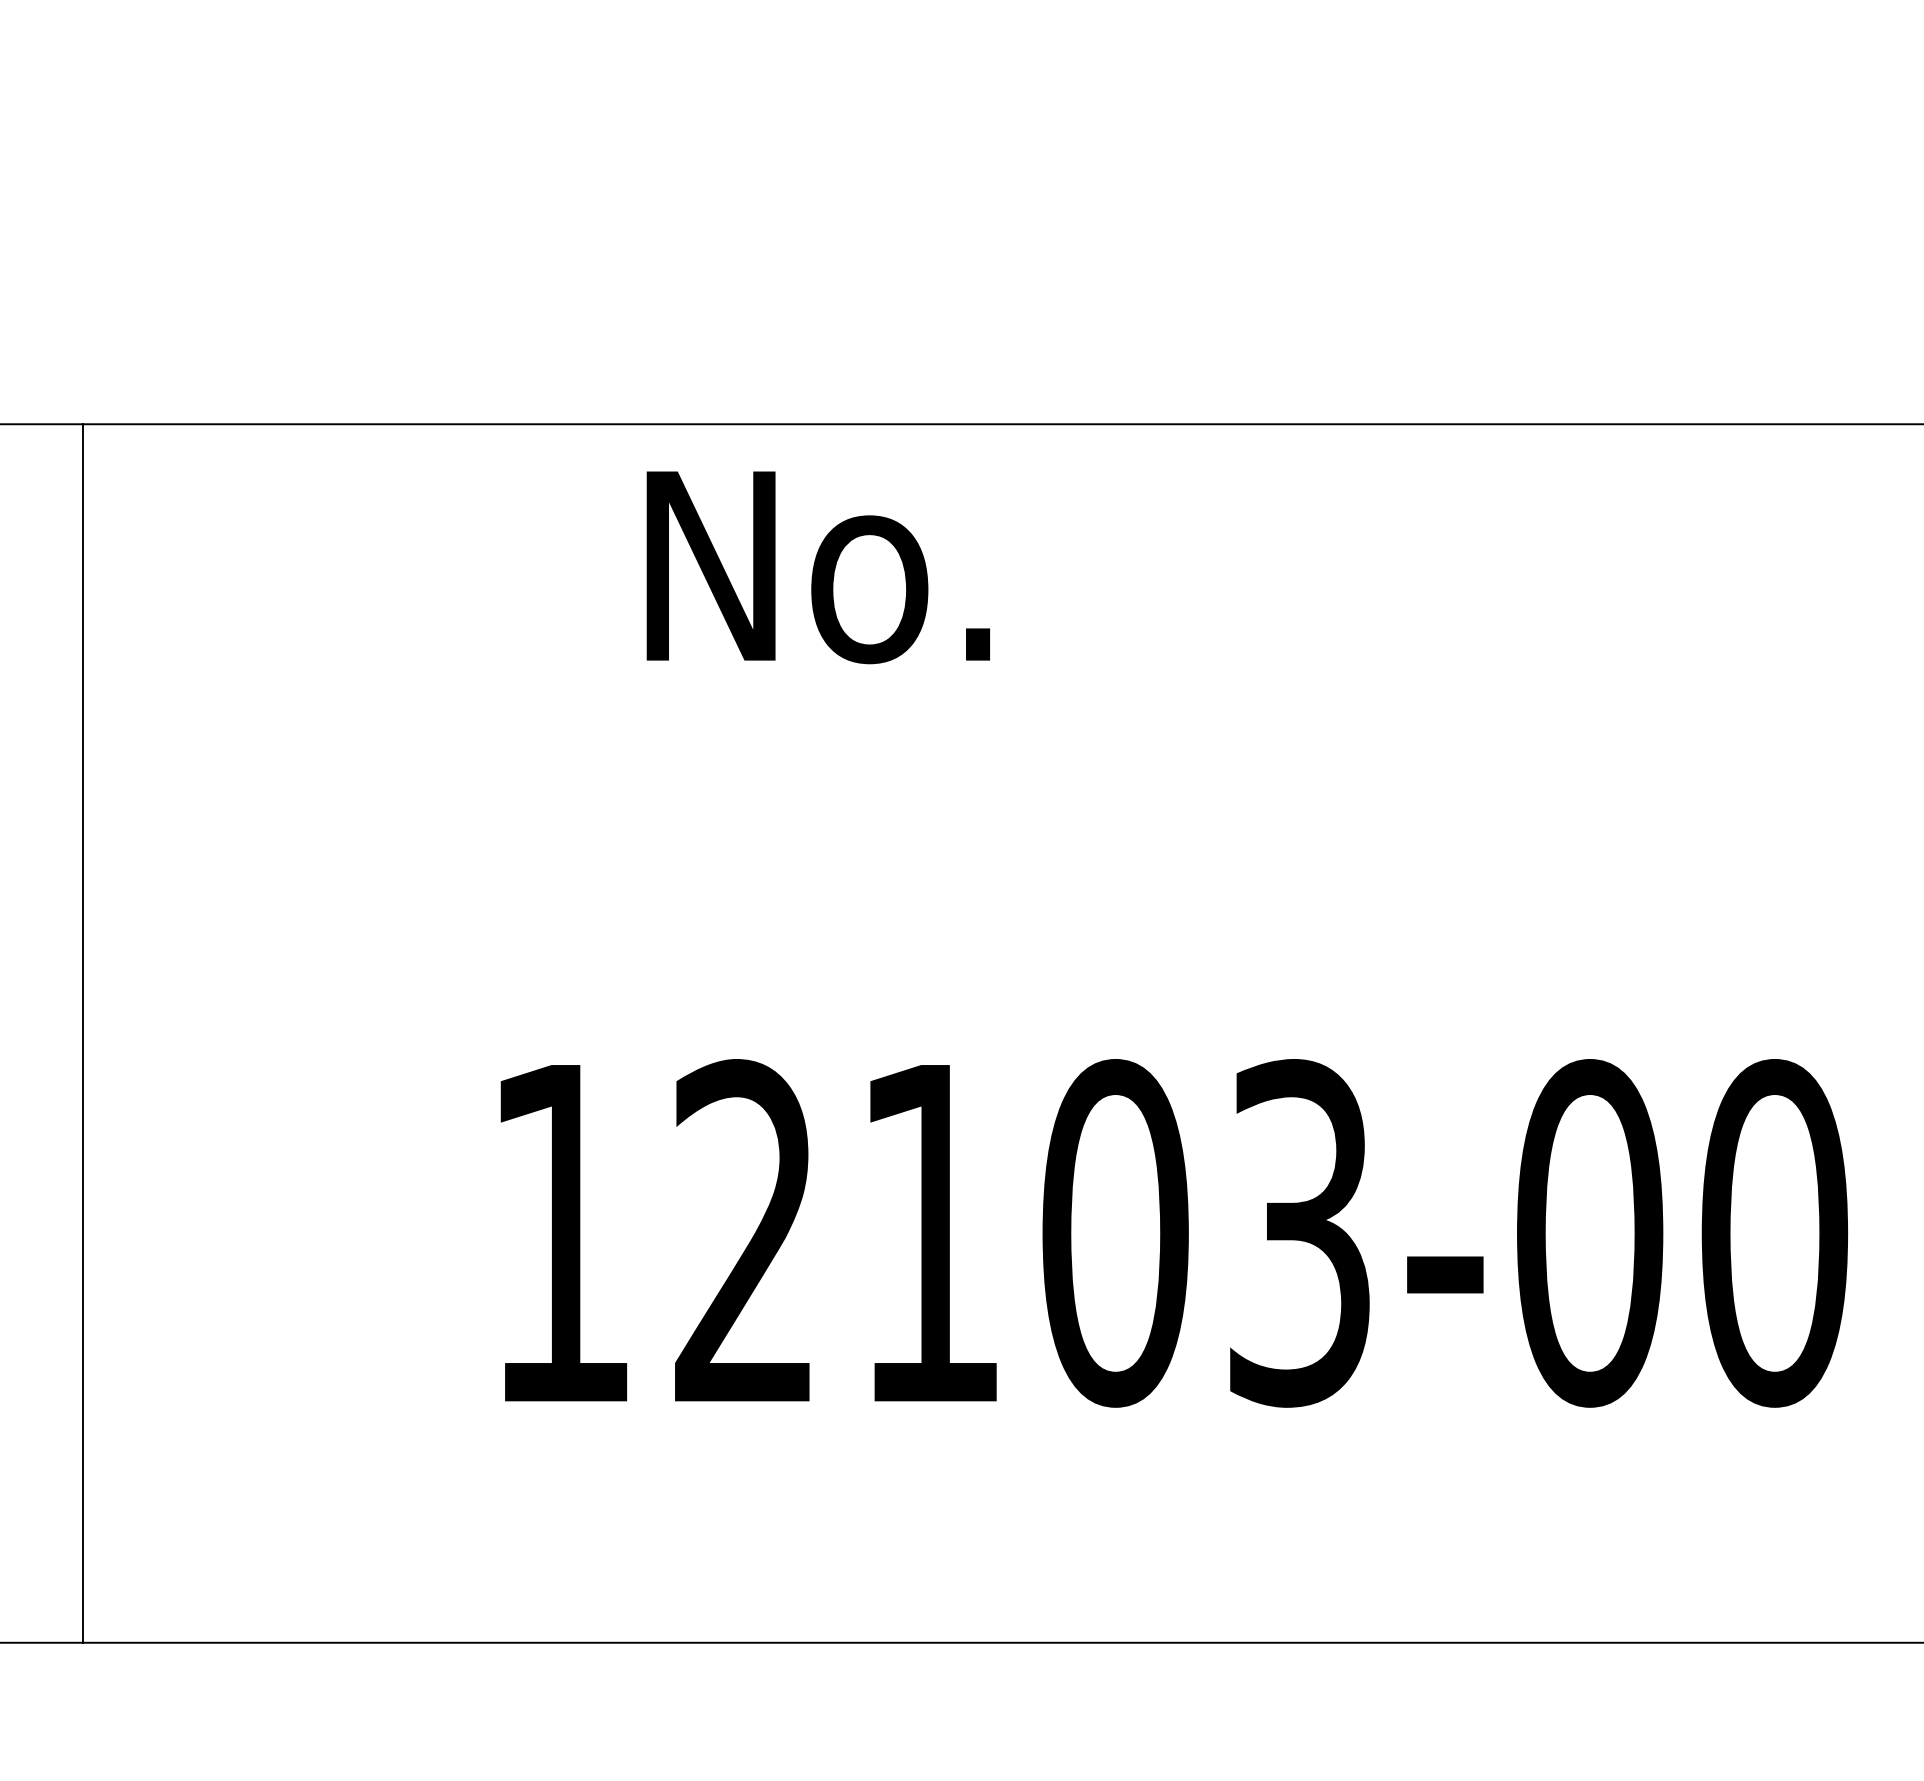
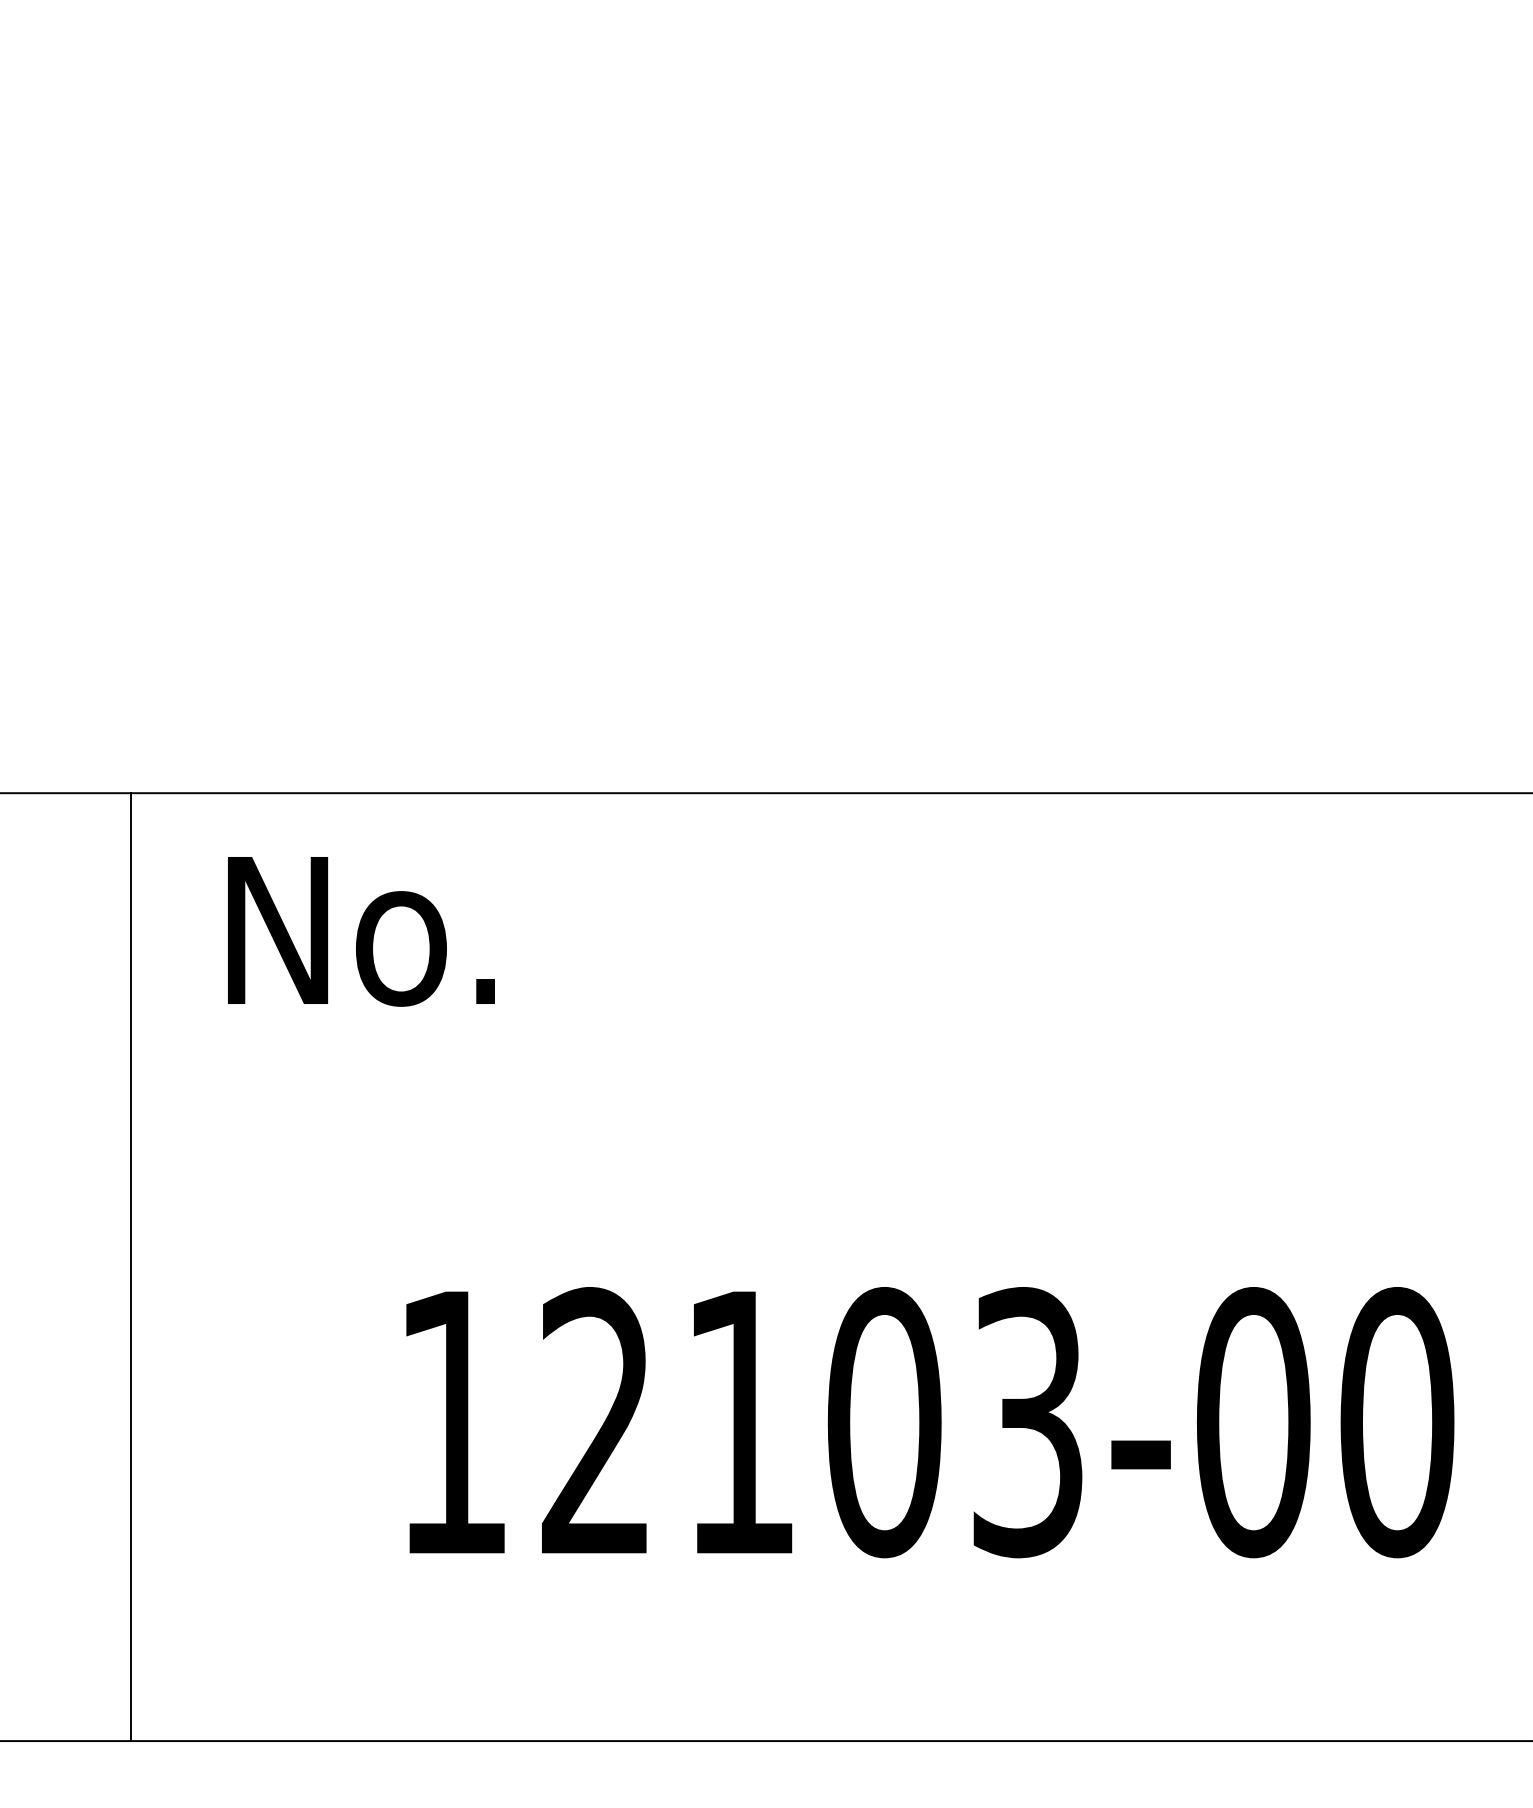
text: (818, 567) -> (361, 931), moved
line: (83, 1033) -> (130, 1267), moved

